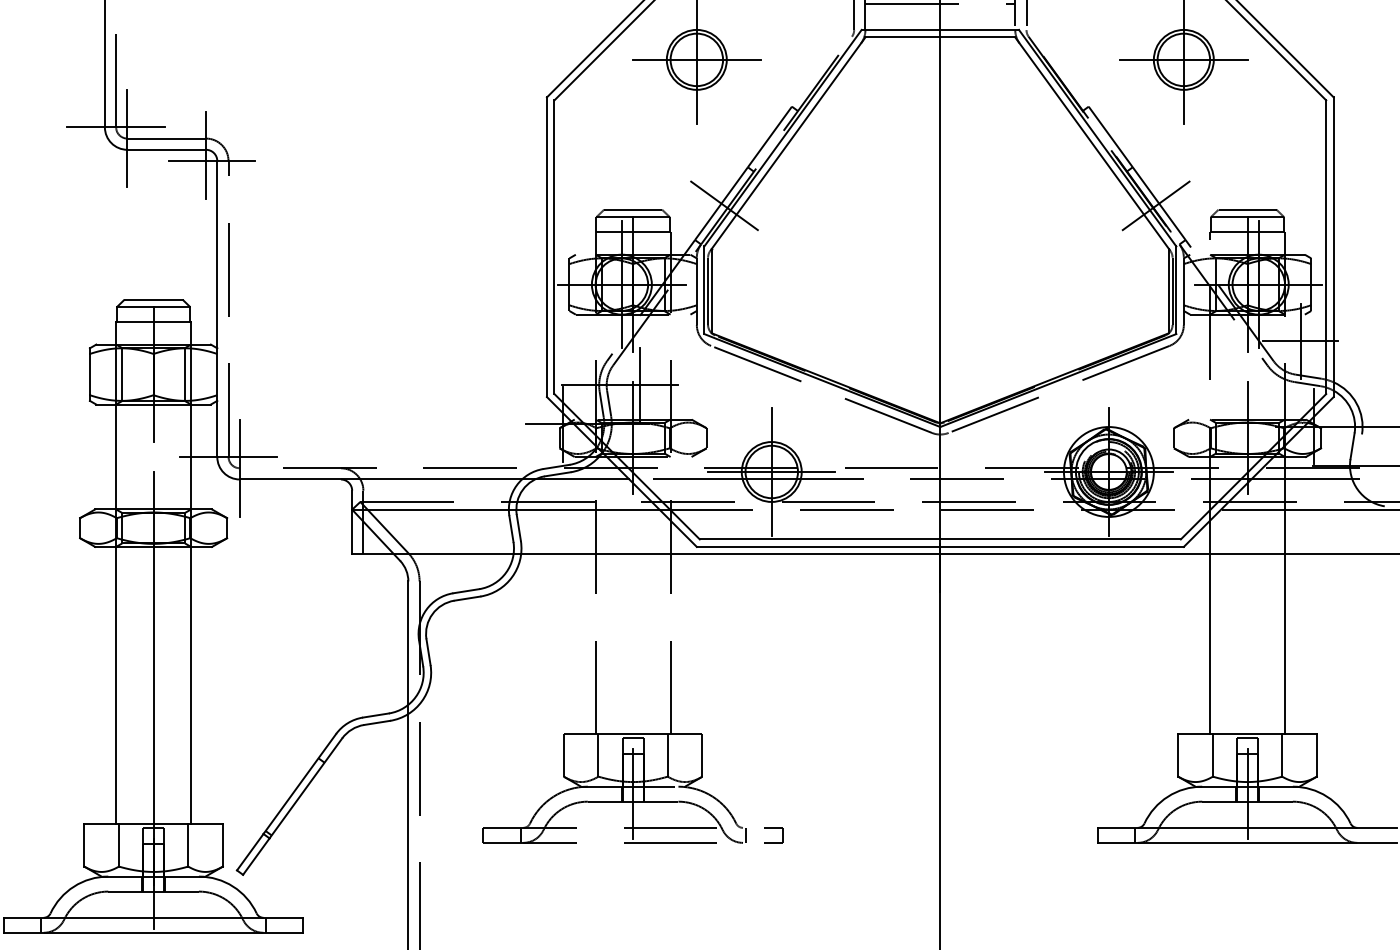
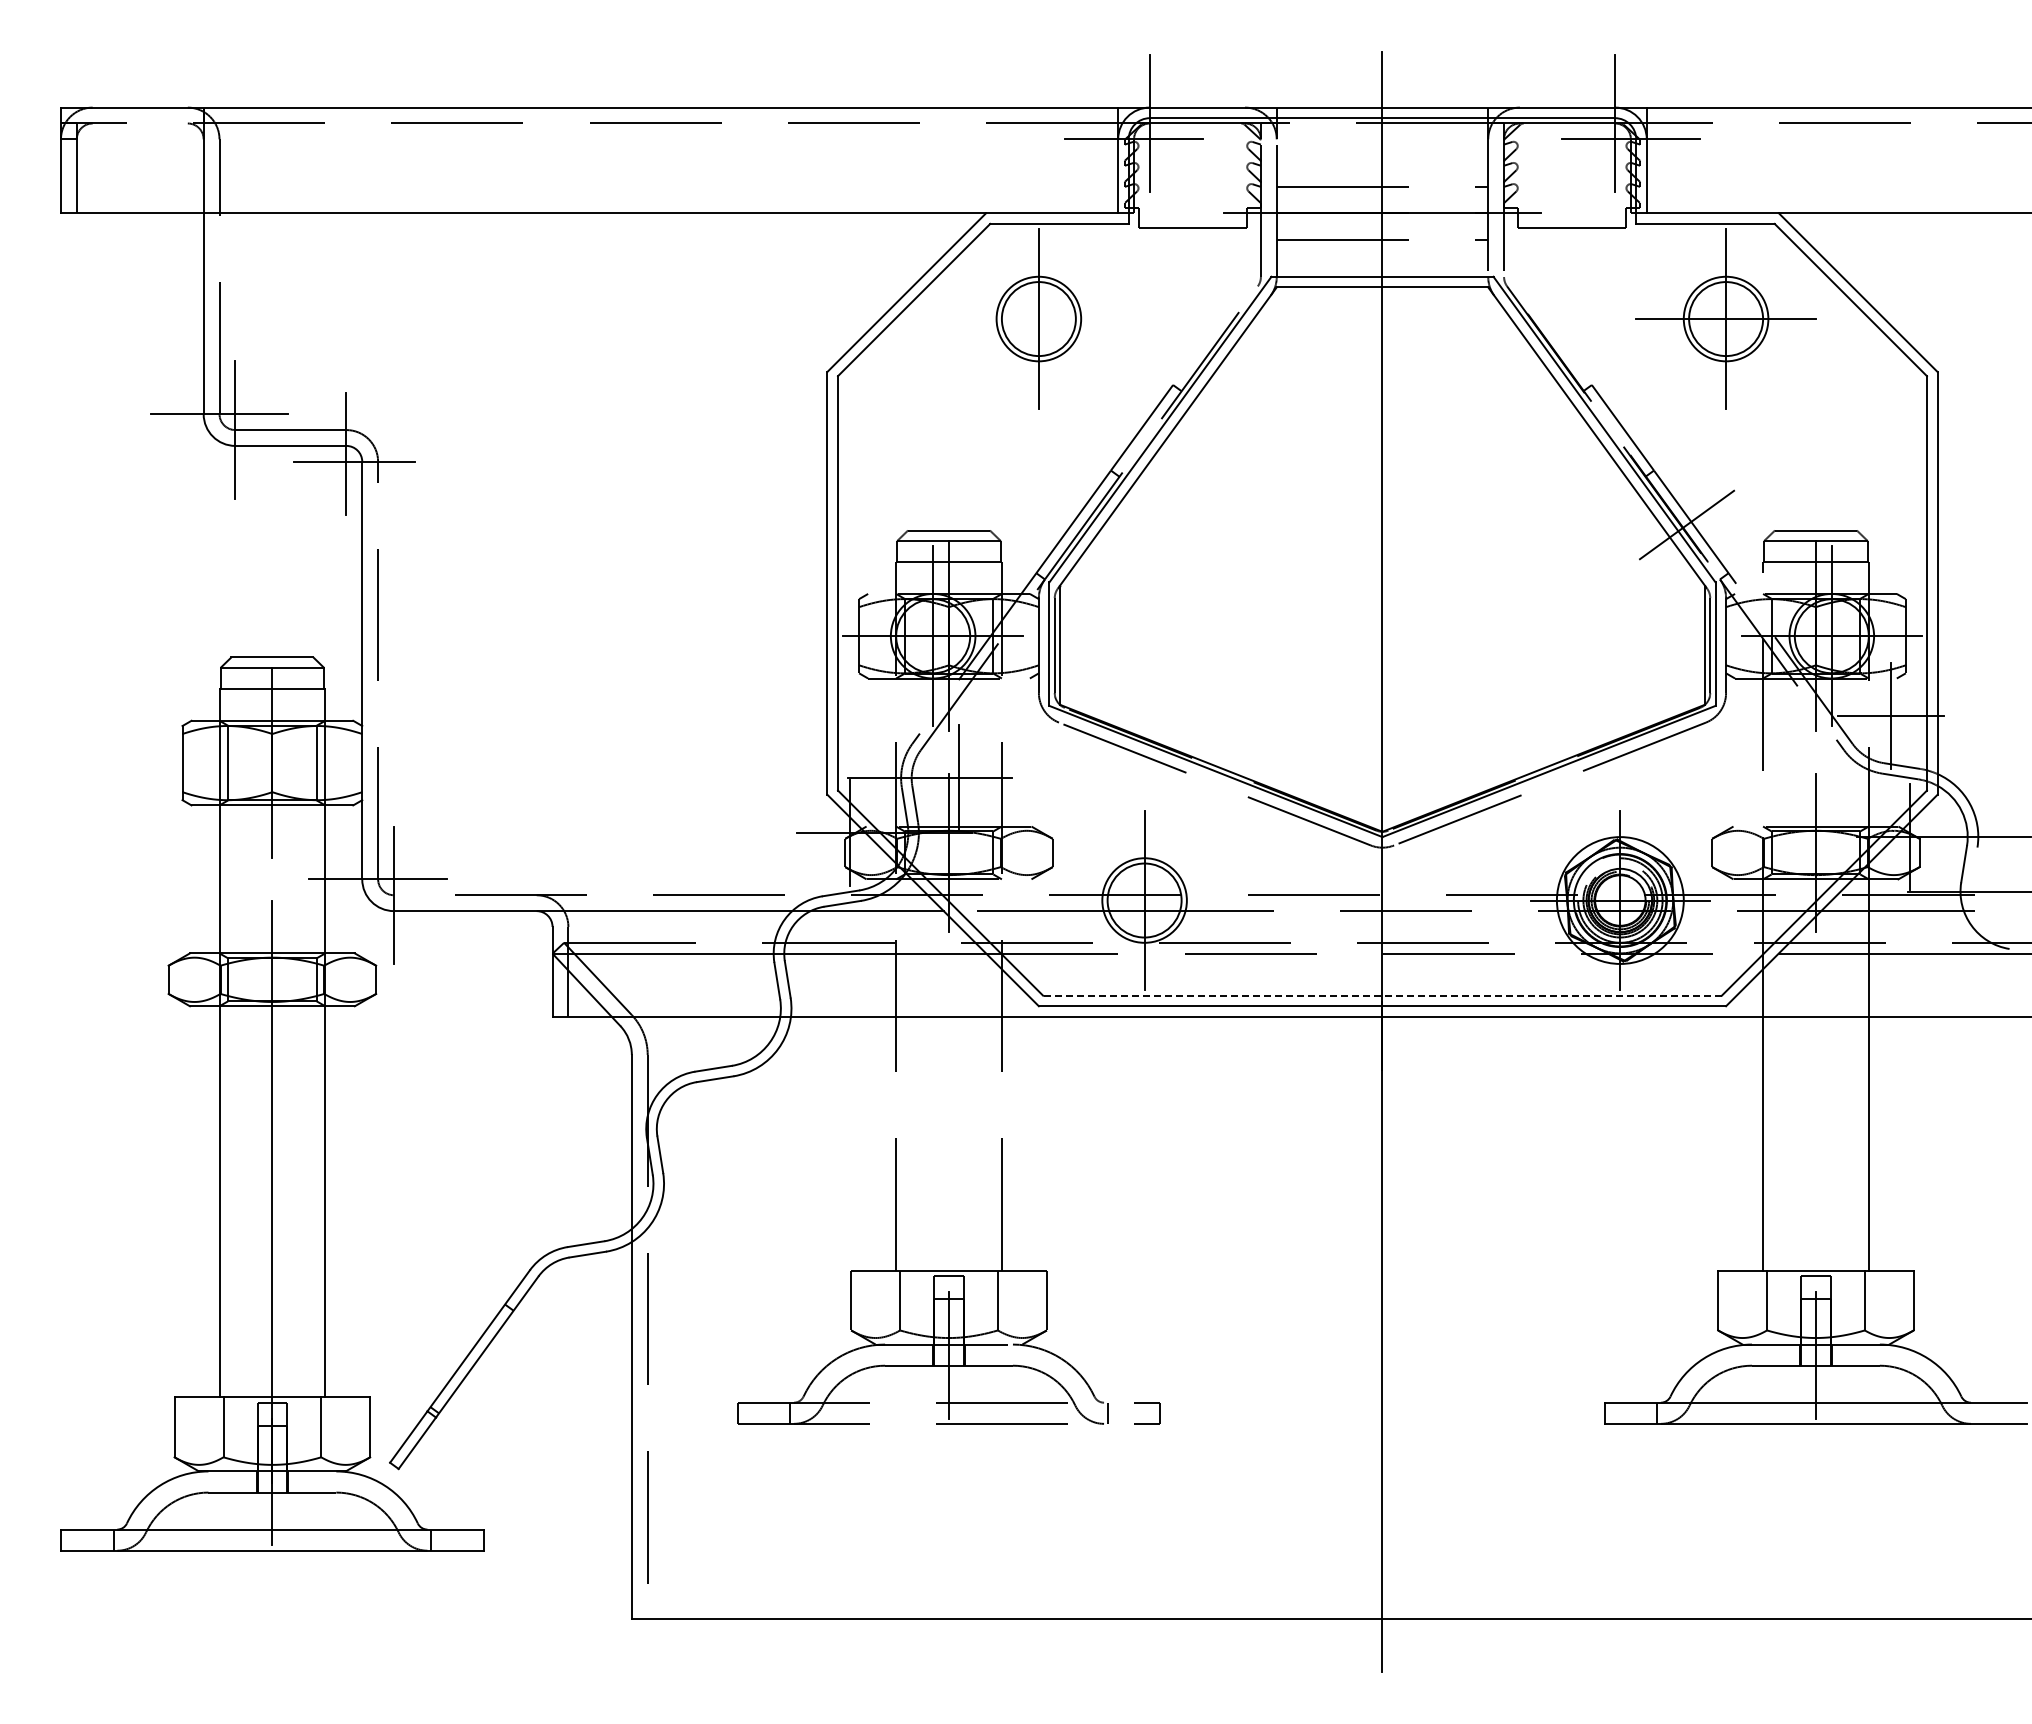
line: (696, 60) -> (1038, 319), removed
line: (724, 205) -> (1077, 524), removed
line: (771, 471) -> (1144, 900), removed
line: (939, 539) -> (1381, 995), solid -> dashed

